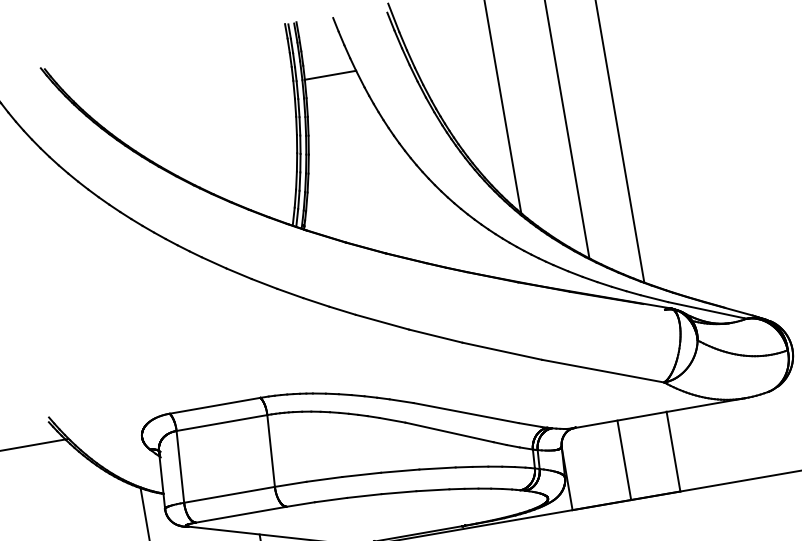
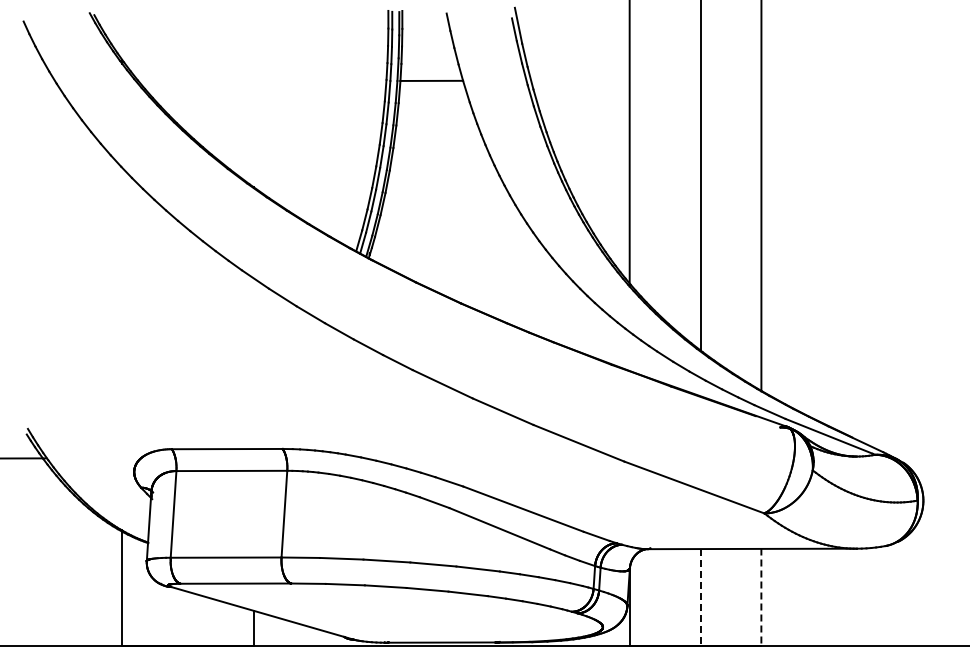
line: (673, 451) -> (761, 597), solid -> dashed
line: (624, 461) -> (701, 598), solid -> dashed

